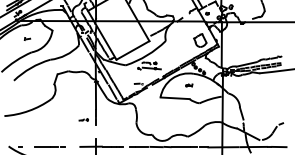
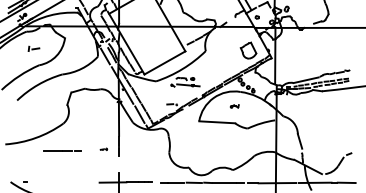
part: (27, 38) -> (33, 48), size x1.6
part: (83, 120) -> (103, 149), size x0.6
line: (50, 145) -> (62, 150), moved

